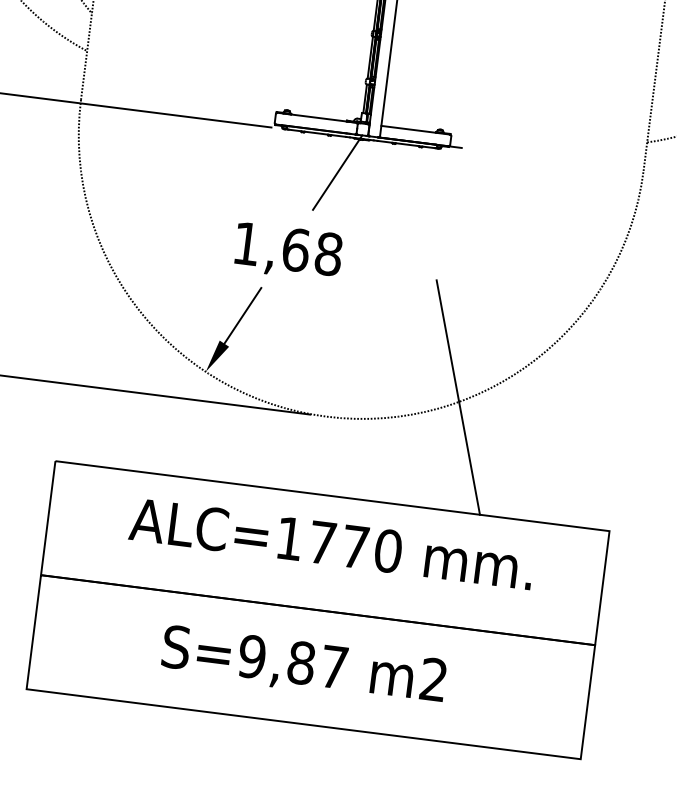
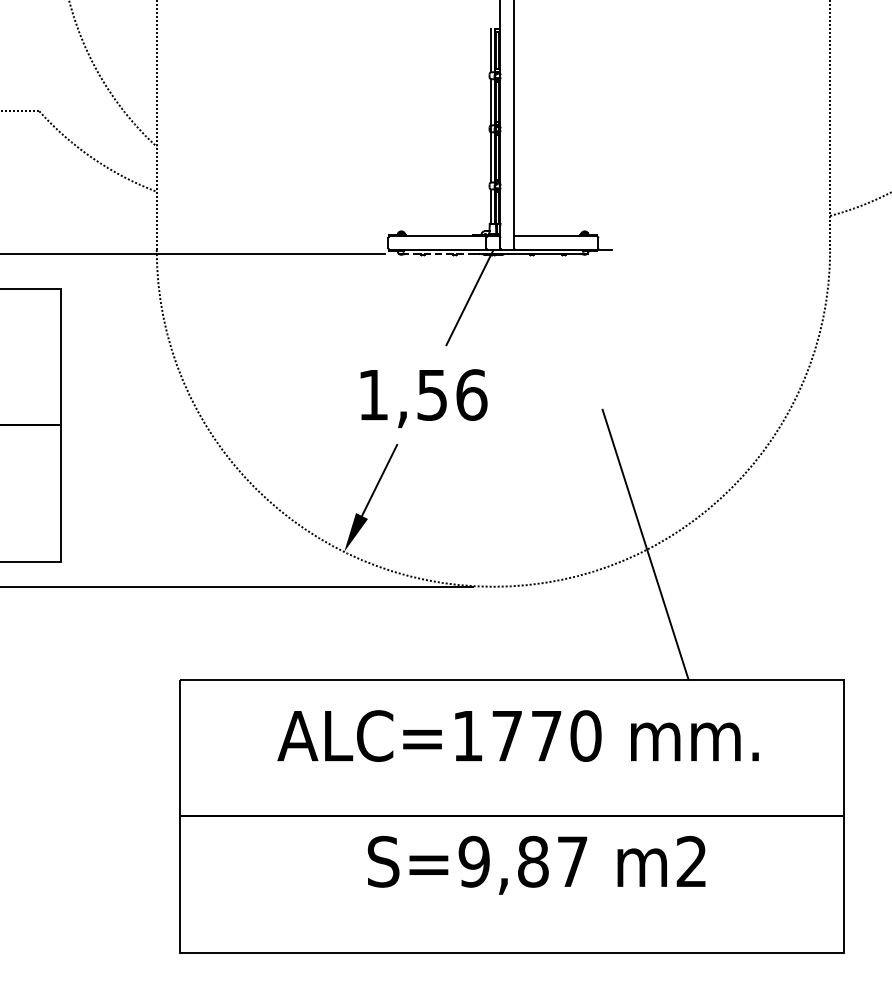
line: (316, 133) -> (439, 254), solid -> dashed
text: (312, 251) -> (452, 394), 1,68 -> 1,56
text: (303, 665) -> (536, 864), moved

